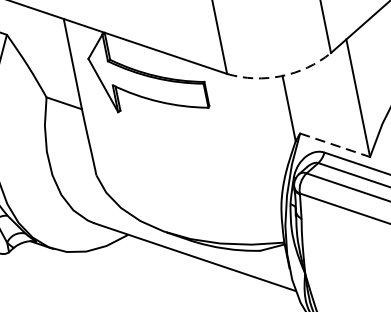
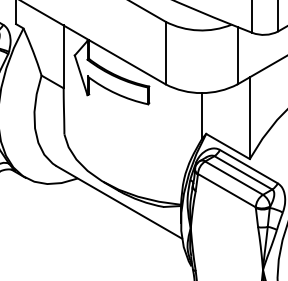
arc: (281, 76) -> (201, 93), dashed -> solid
line: (335, 145) -> (228, 146), dashed -> solid

